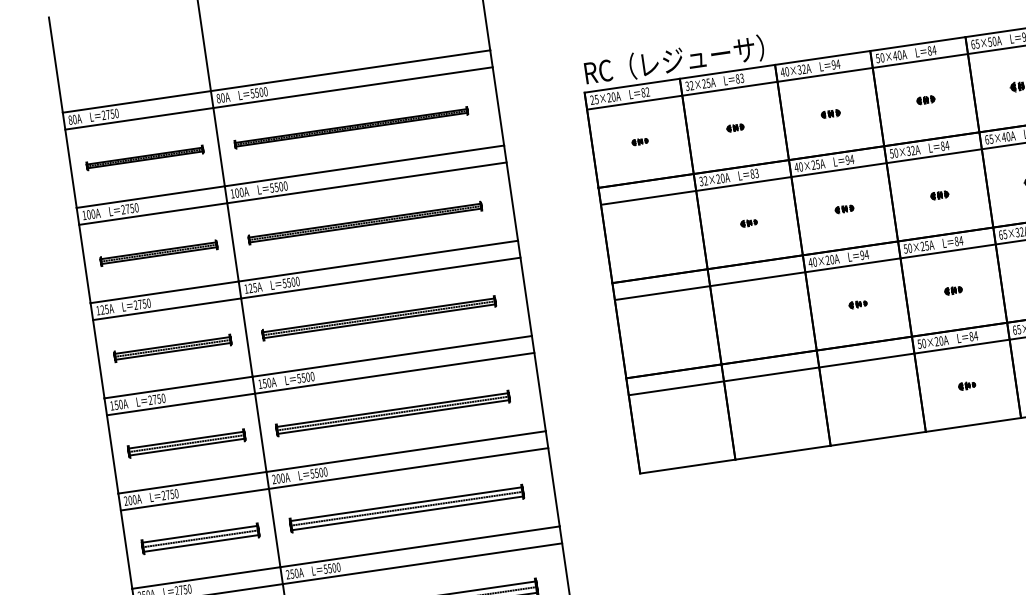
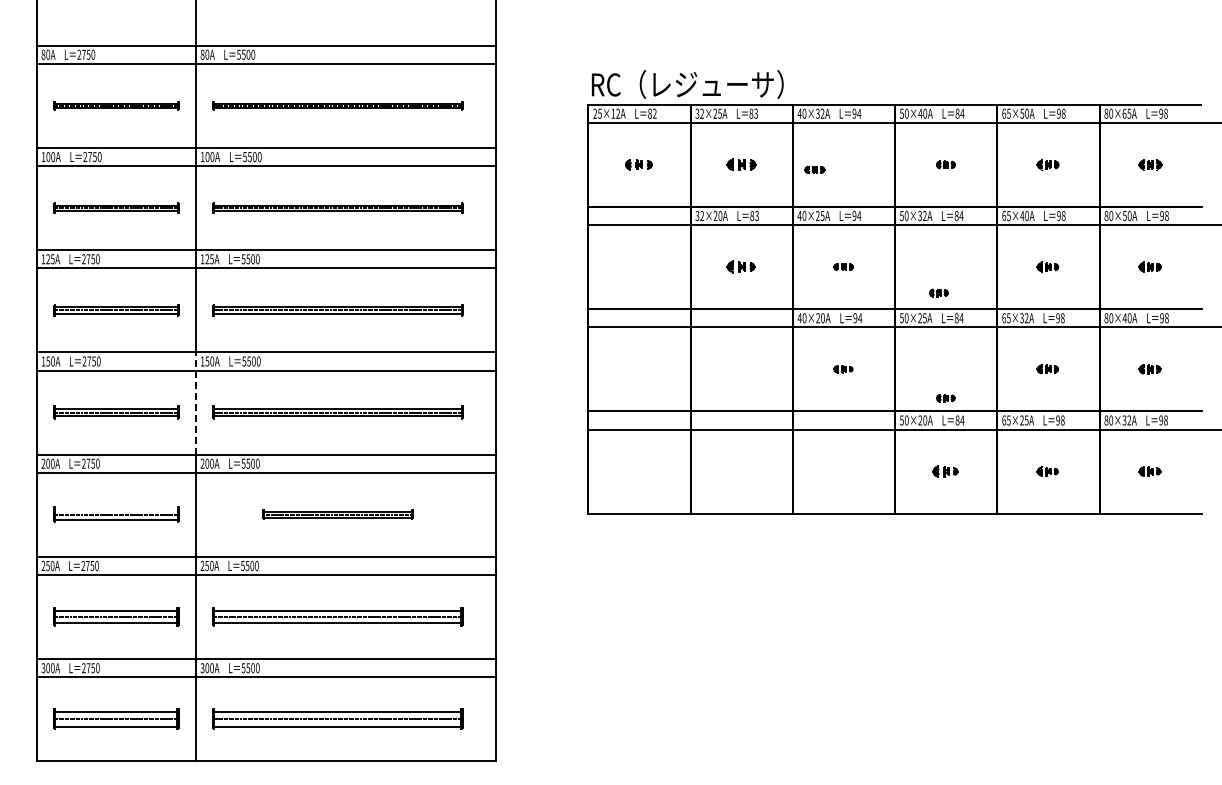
text: (611, 97) -> (615, 113), 25×20A -> 25×12A
part: (830, 113) -> (814, 169), moved
part: (735, 127) -> (741, 164), size x1.6
part: (640, 141) -> (639, 164), size x1.6
part: (939, 194) -> (938, 292), moved
part: (749, 223) -> (741, 267), size x1.6
part: (953, 290) -> (945, 398), moved
part: (967, 385) -> (945, 471), size x1.4
line: (259, 424) -> (195, 403), solid -> dashed
part: (406, 508) -> (337, 514), size x0.6
line: (199, 533) -> (115, 509), removed

